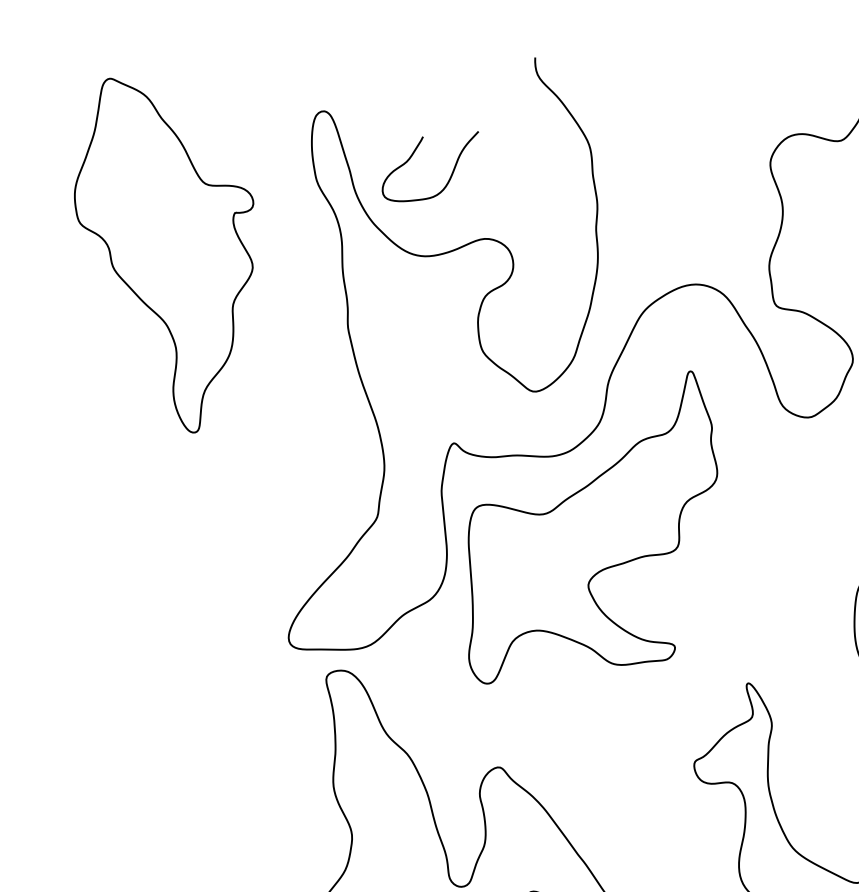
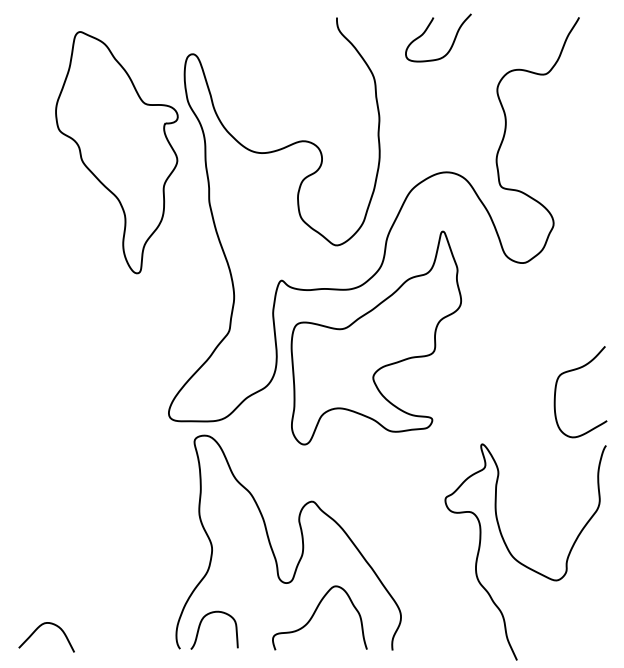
curve: (412, 157) -> (426, 31), moved
part: (163, 255) -> (116, 152), moved

